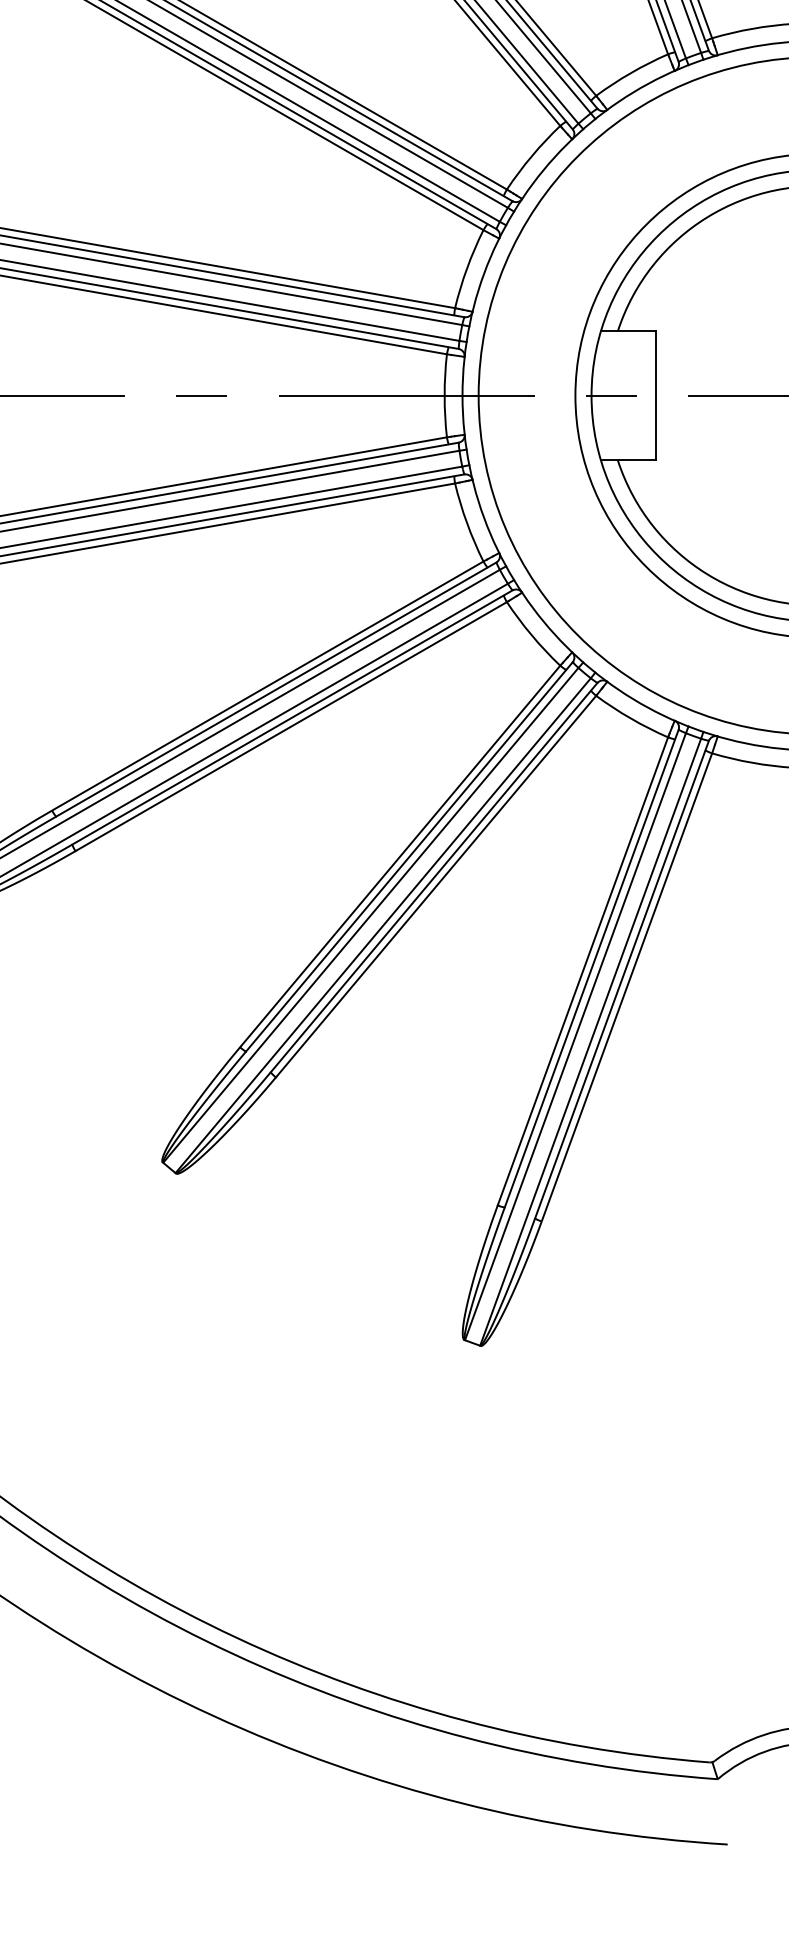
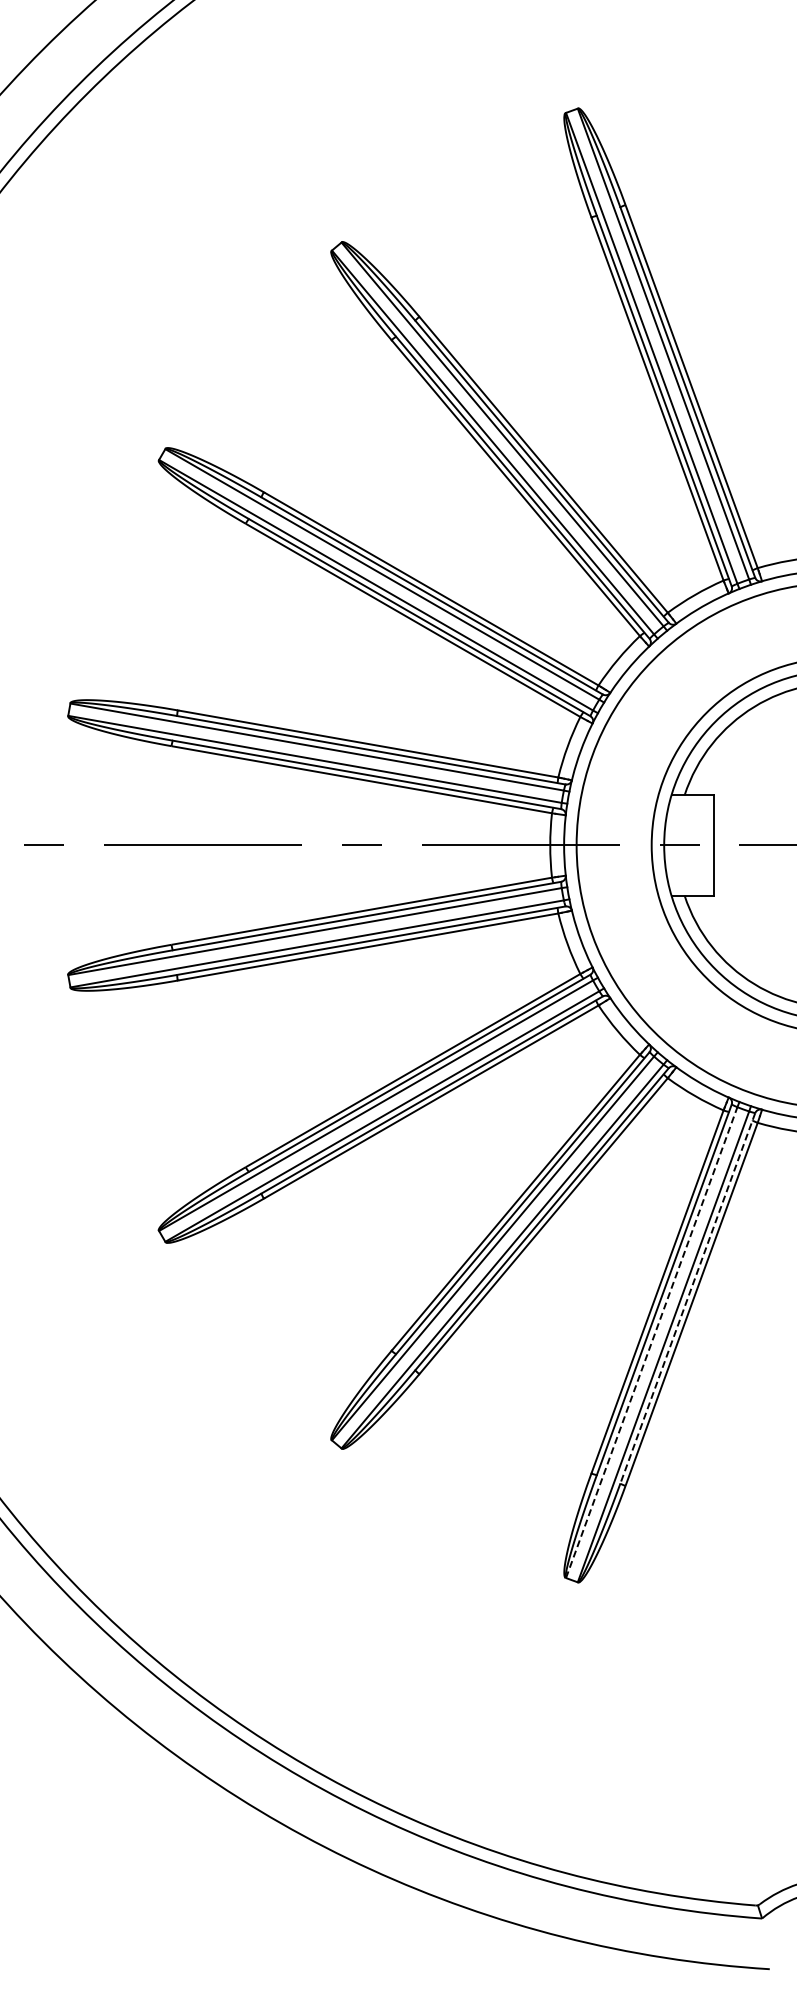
line: (621, 979) -> (687, 1298), solid -> dashed
line: (575, 1036) -> (651, 1342), solid -> dashed

